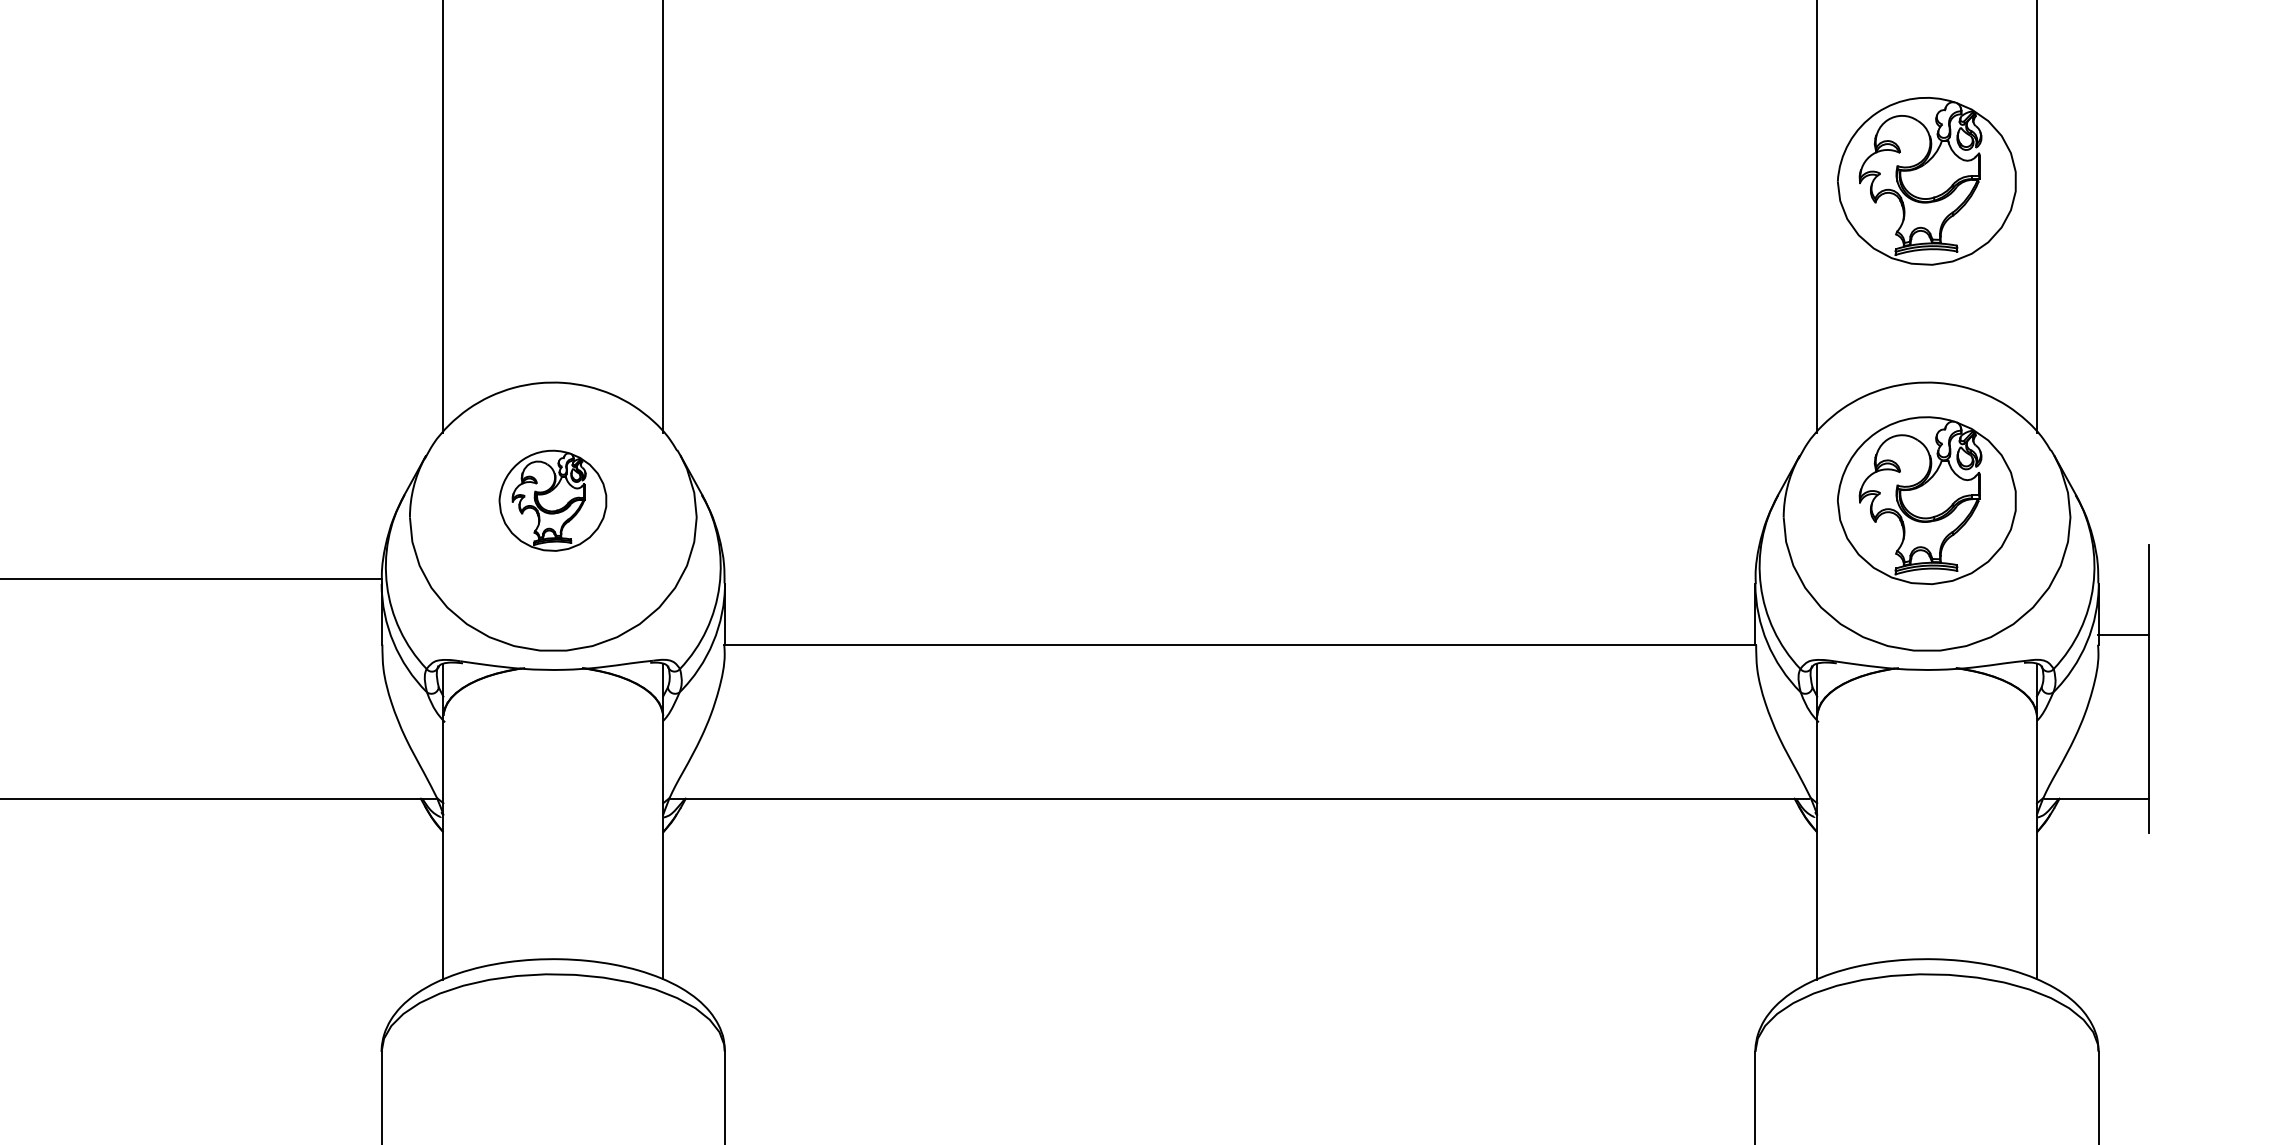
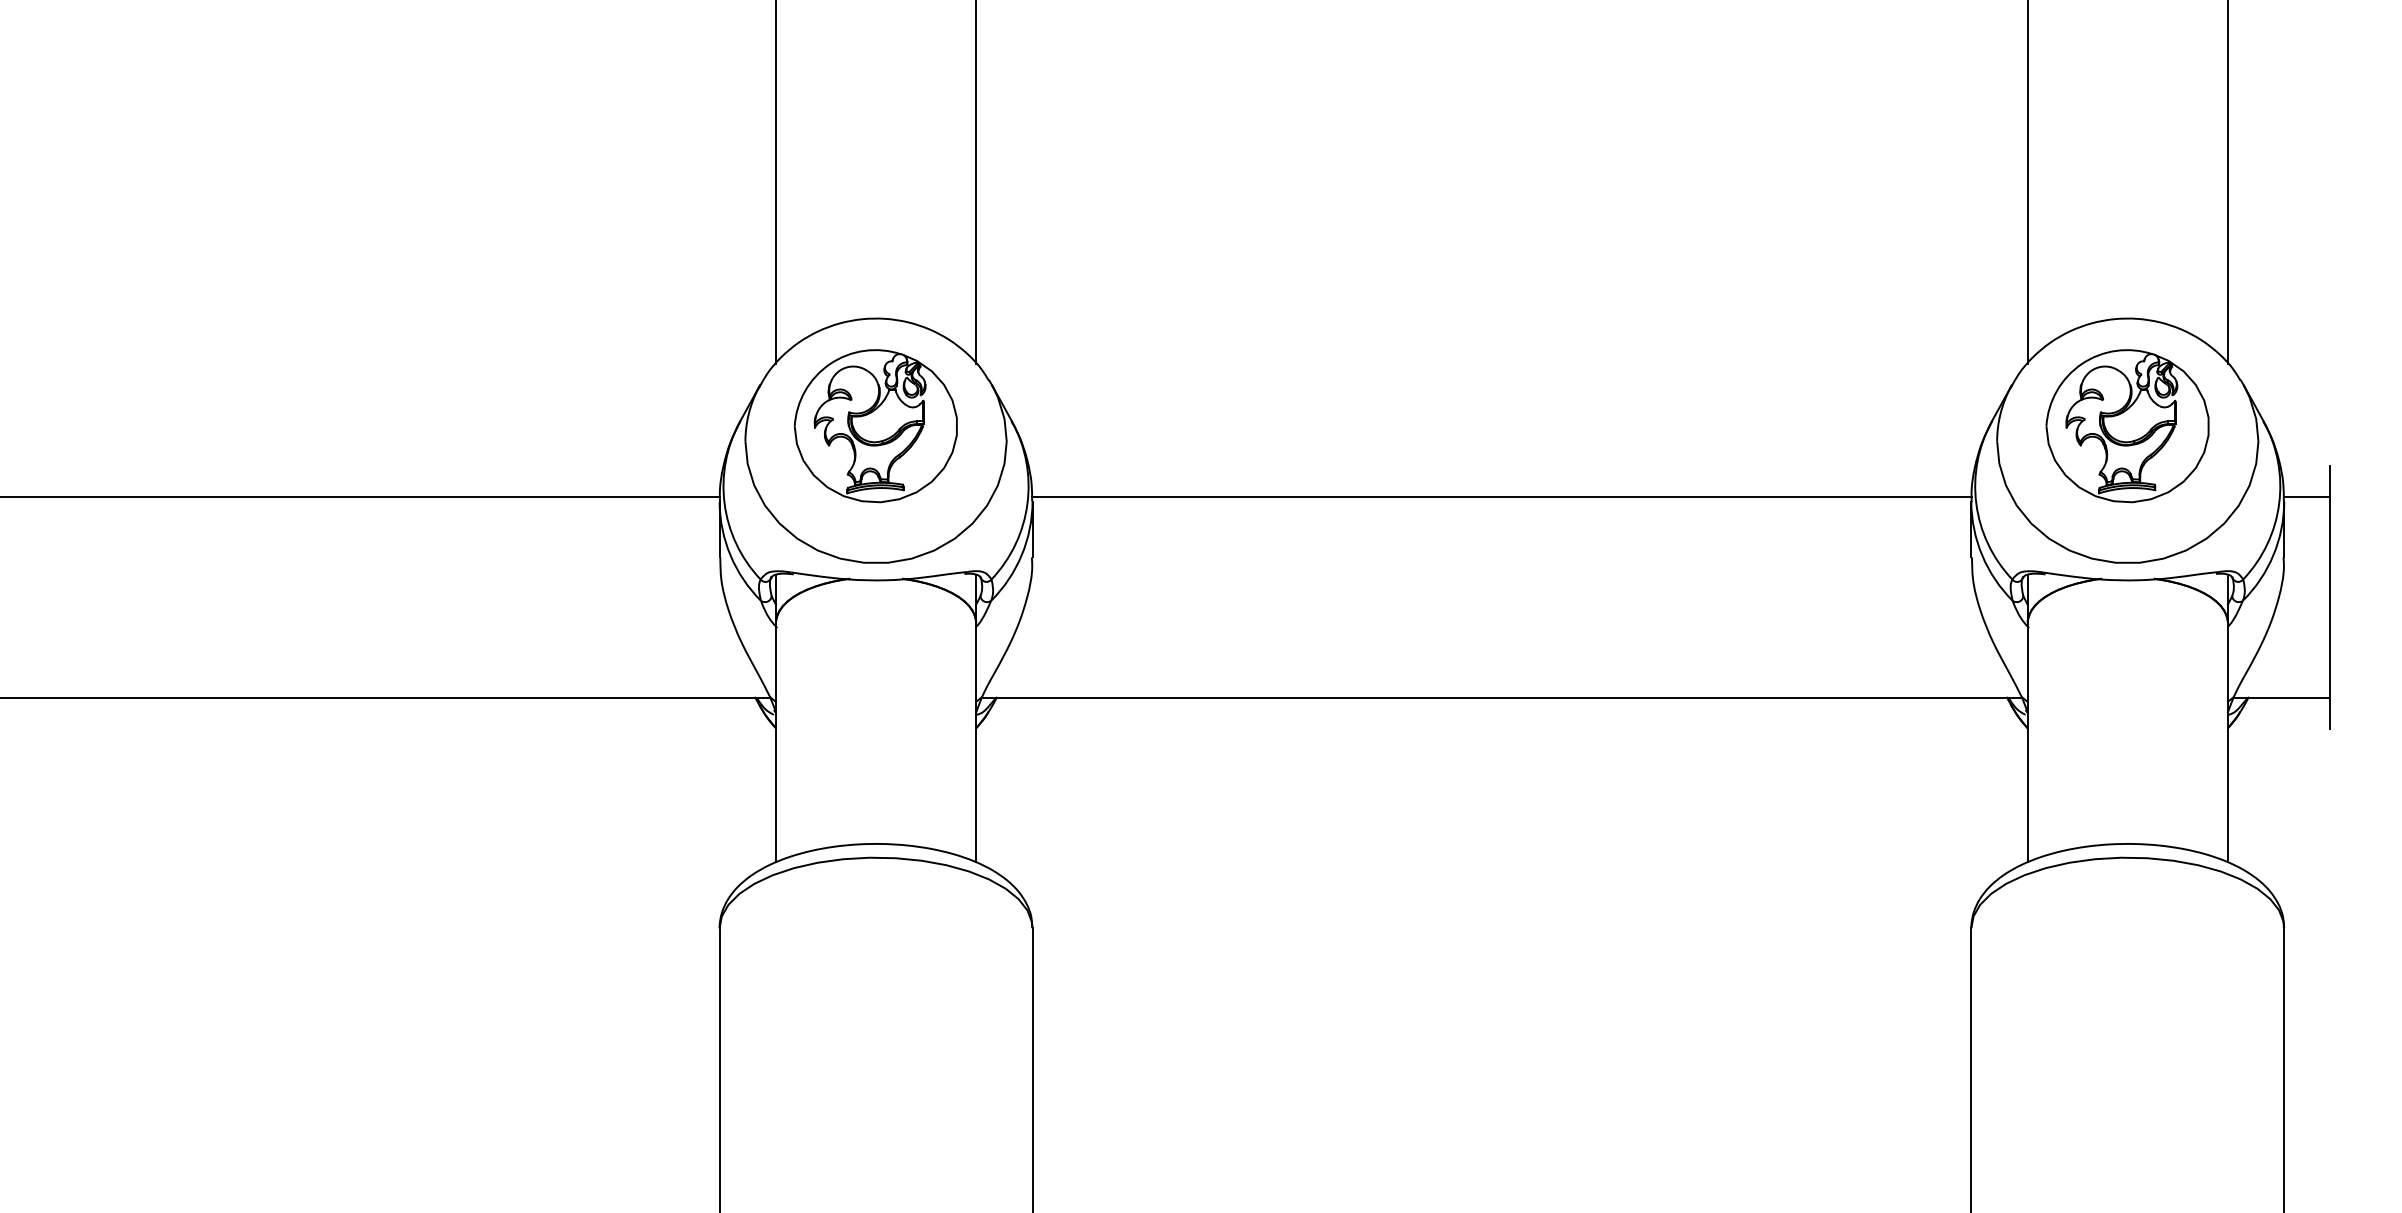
part: (1926, 181) -> (2127, 135), removed
part: (552, 501) -> (875, 426), size x1.67
line: (2123, 634) -> (2306, 497), moved
line: (1239, 644) -> (1501, 497), moved

